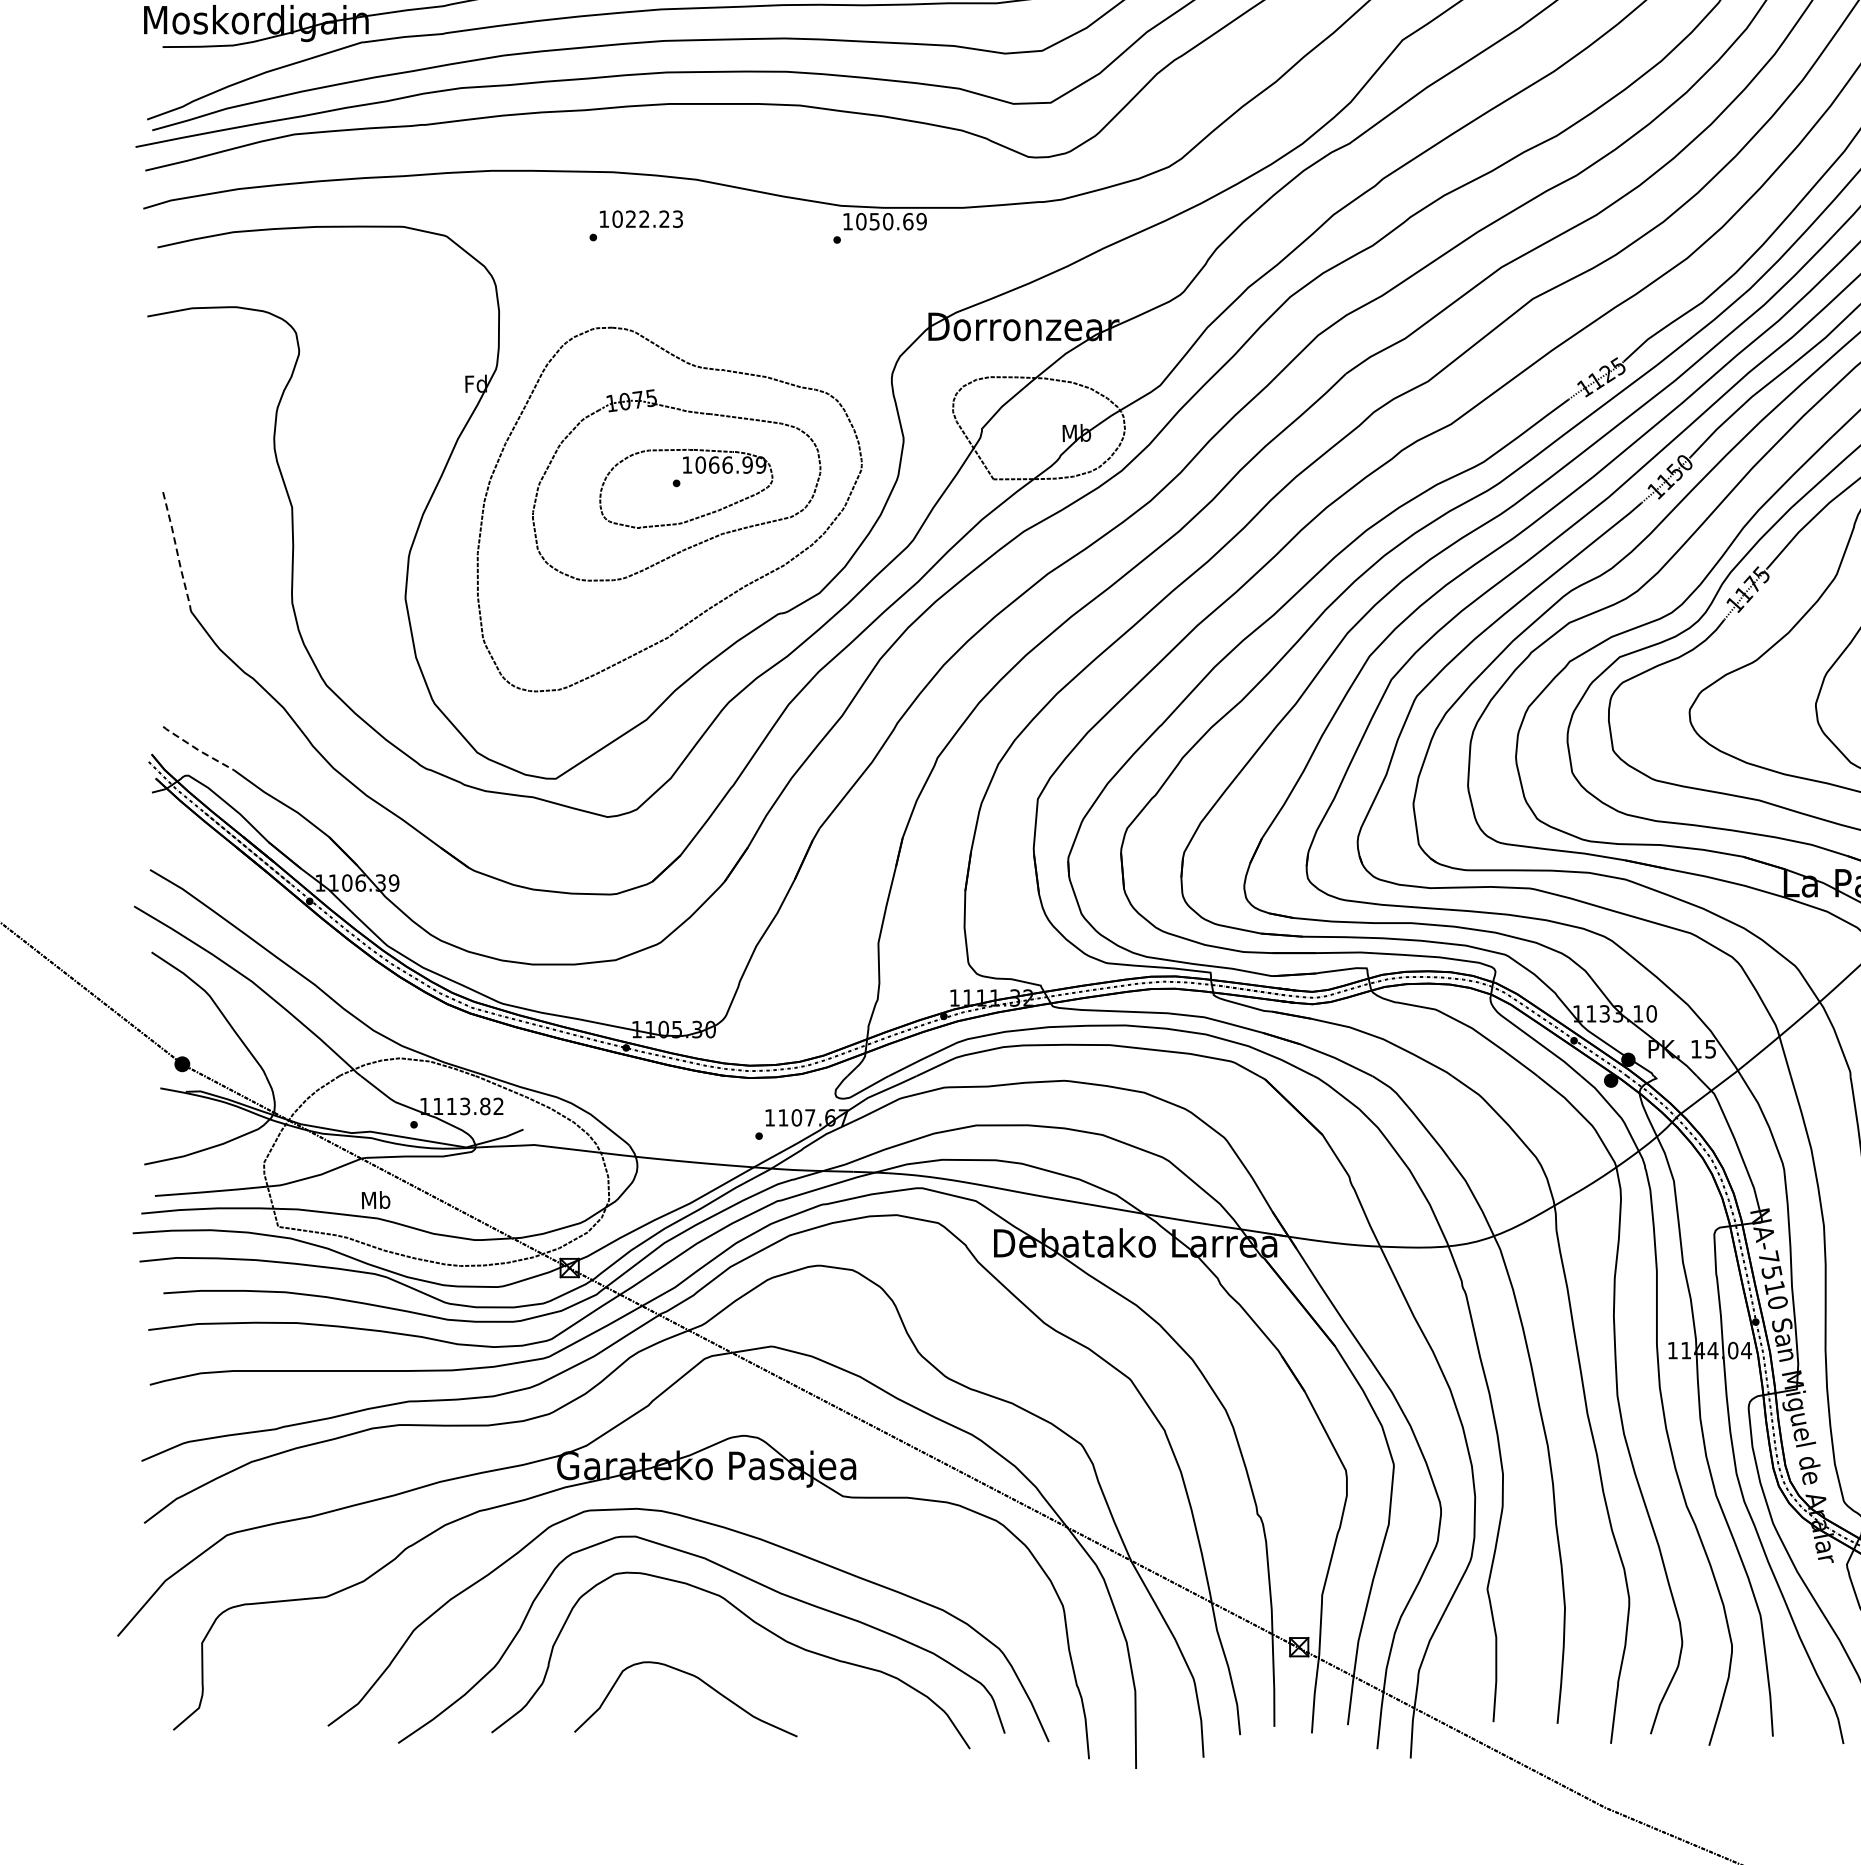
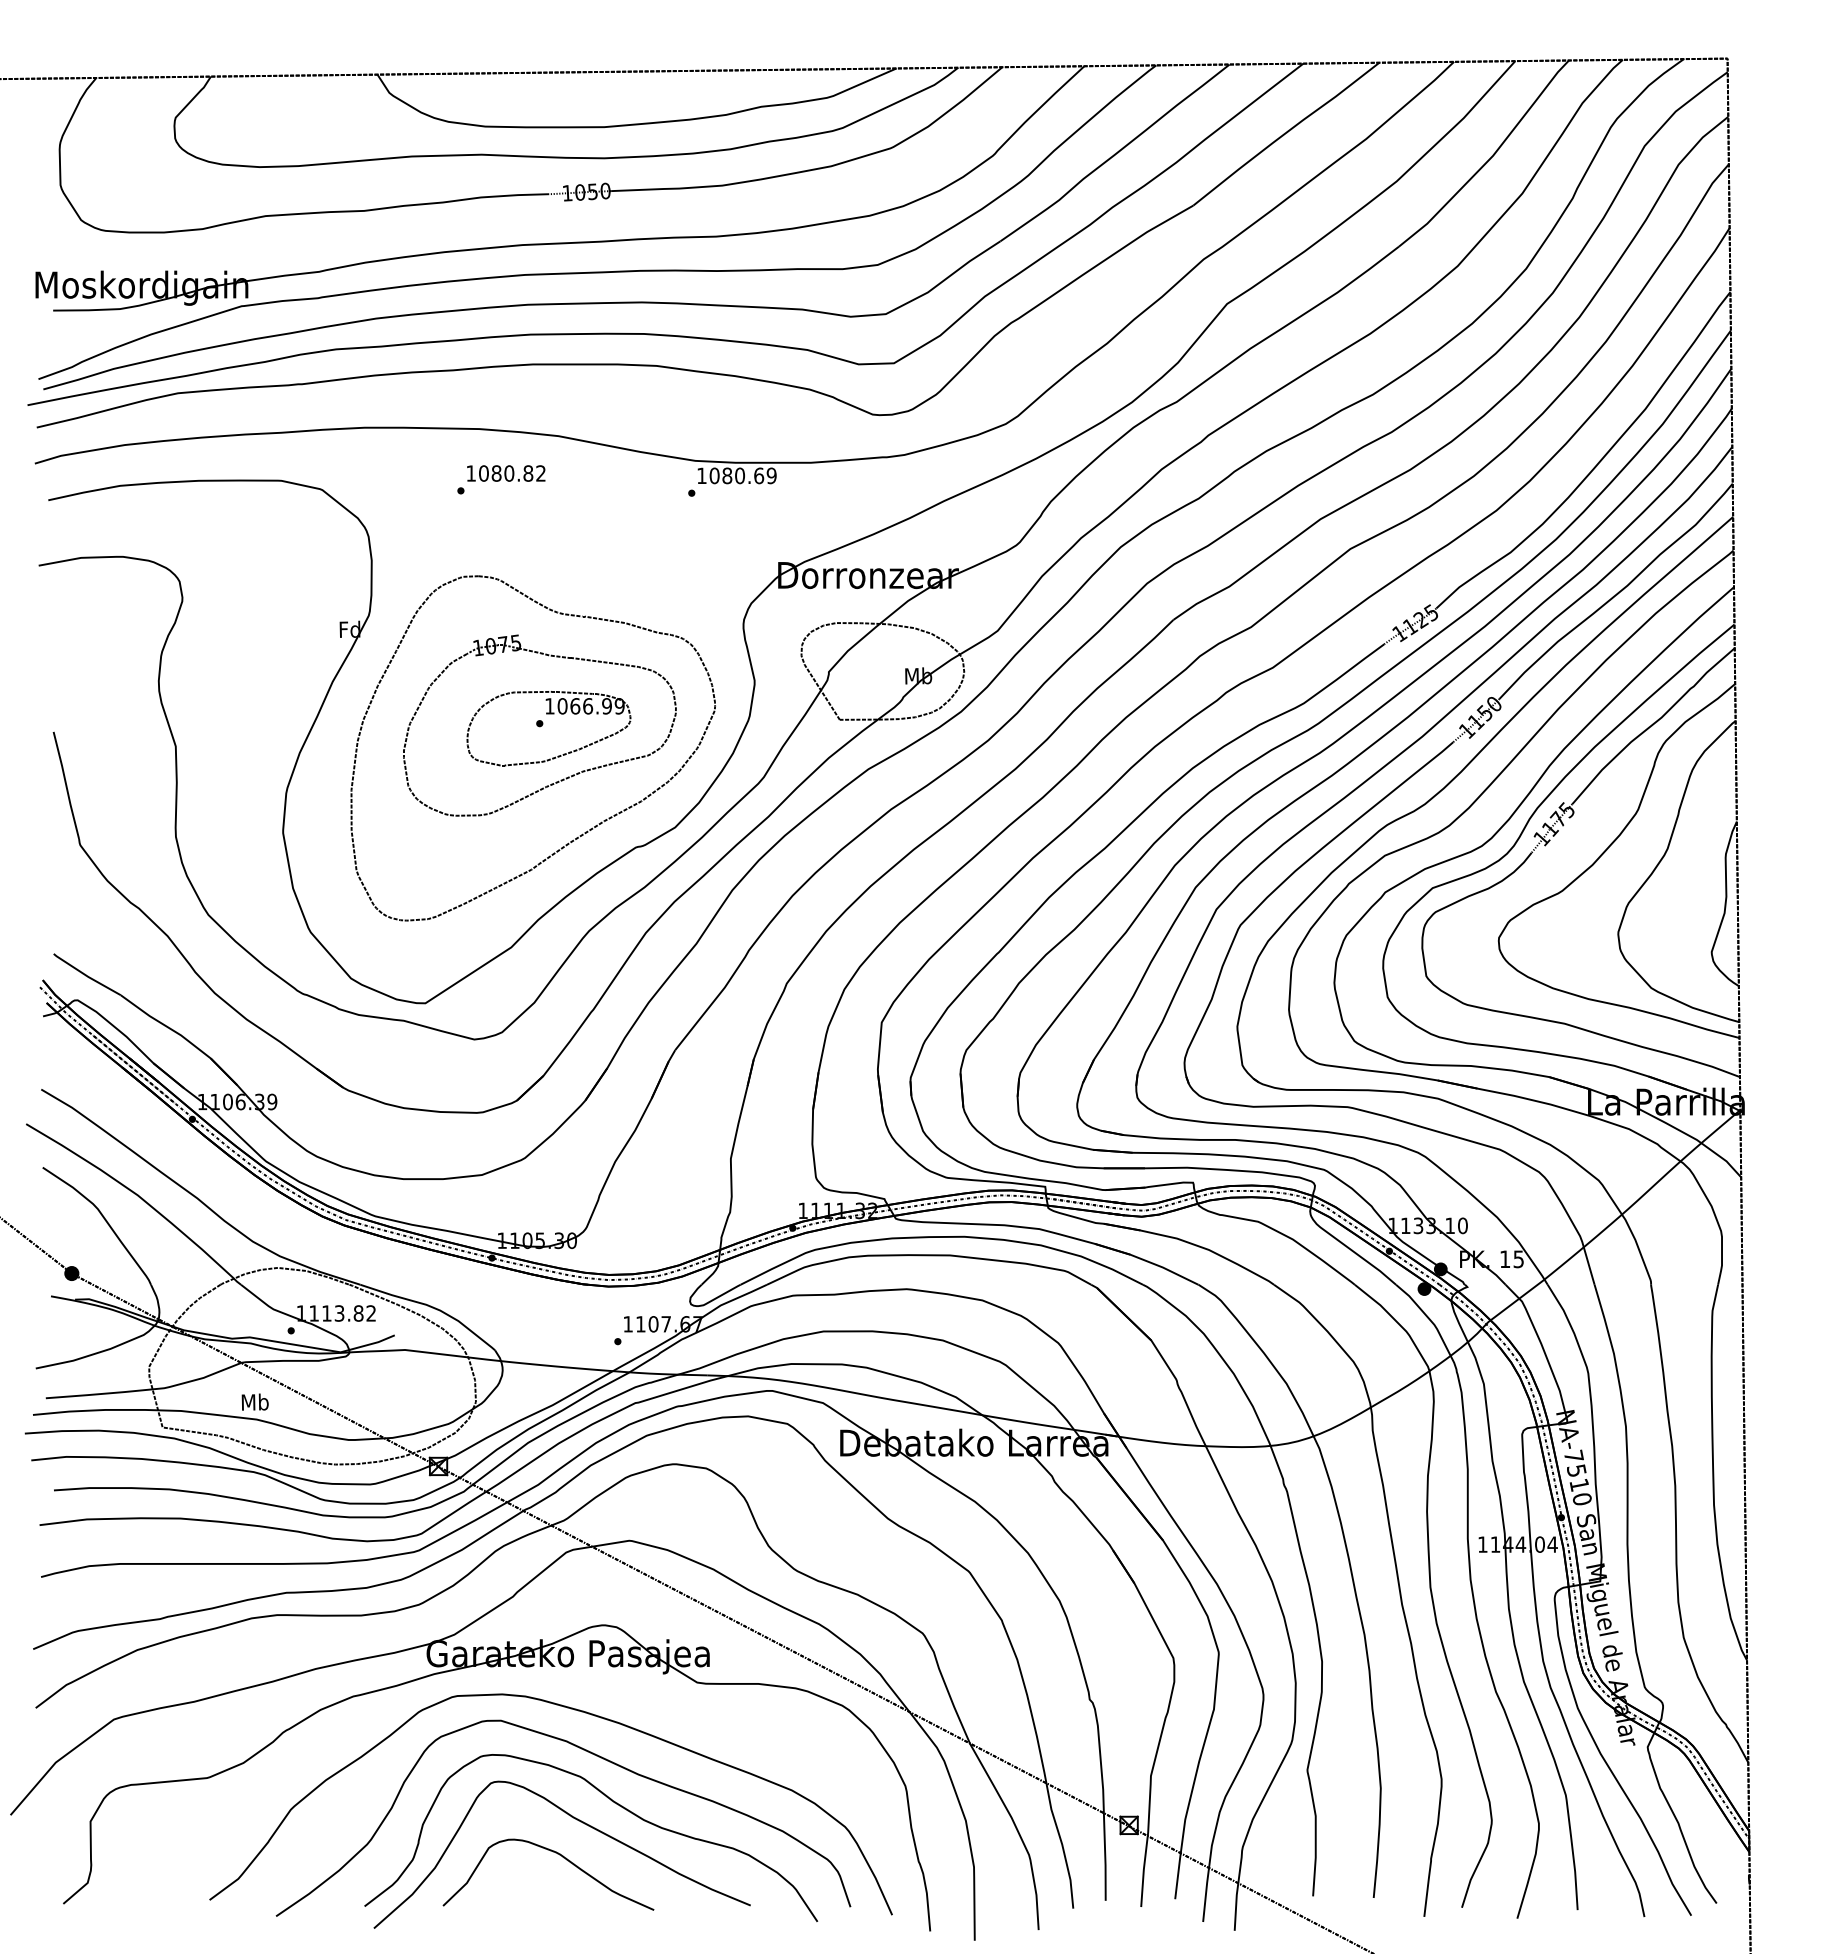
text: (654, 219) -> (518, 473), 1022.23 -> 1080.82
text: (874, 221) -> (727, 475), 1050.69 -> 1080.69
line: (176, 548) -> (66, 785), dashed -> solid
line: (197, 749) -> (86, 975), dashed -> solid
curve: (717, 1643) -> (578, 1821), added

